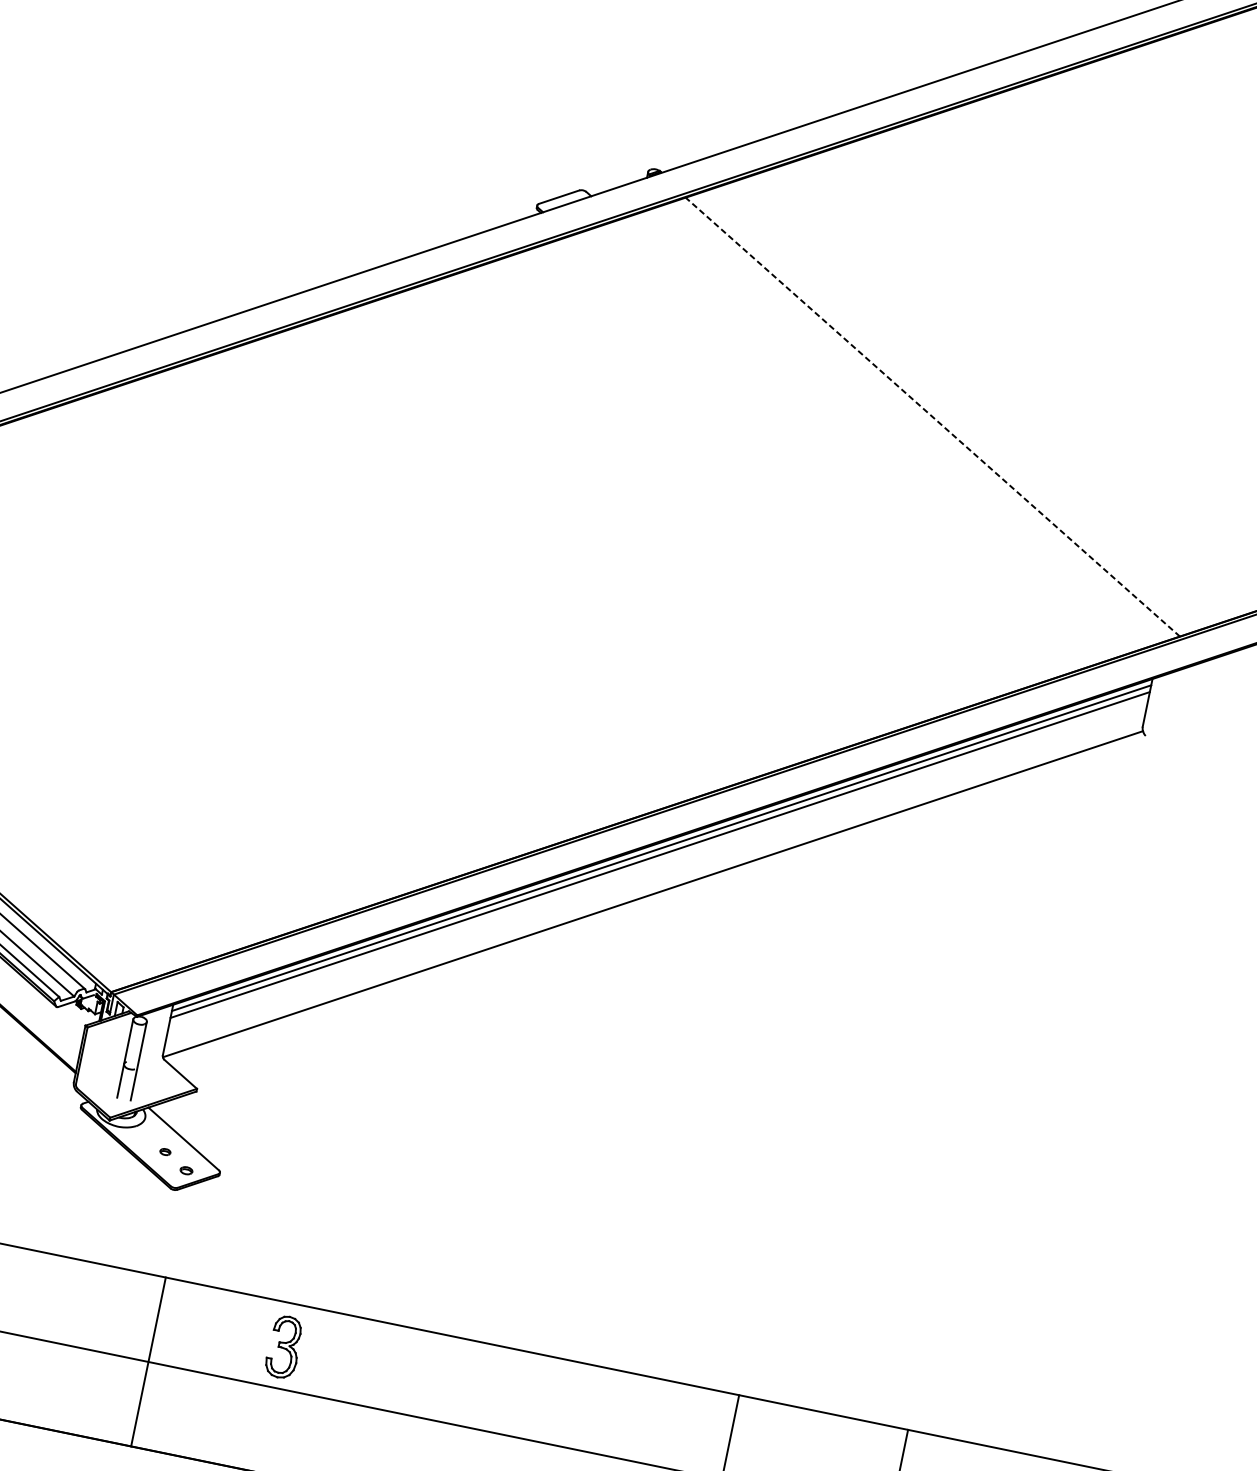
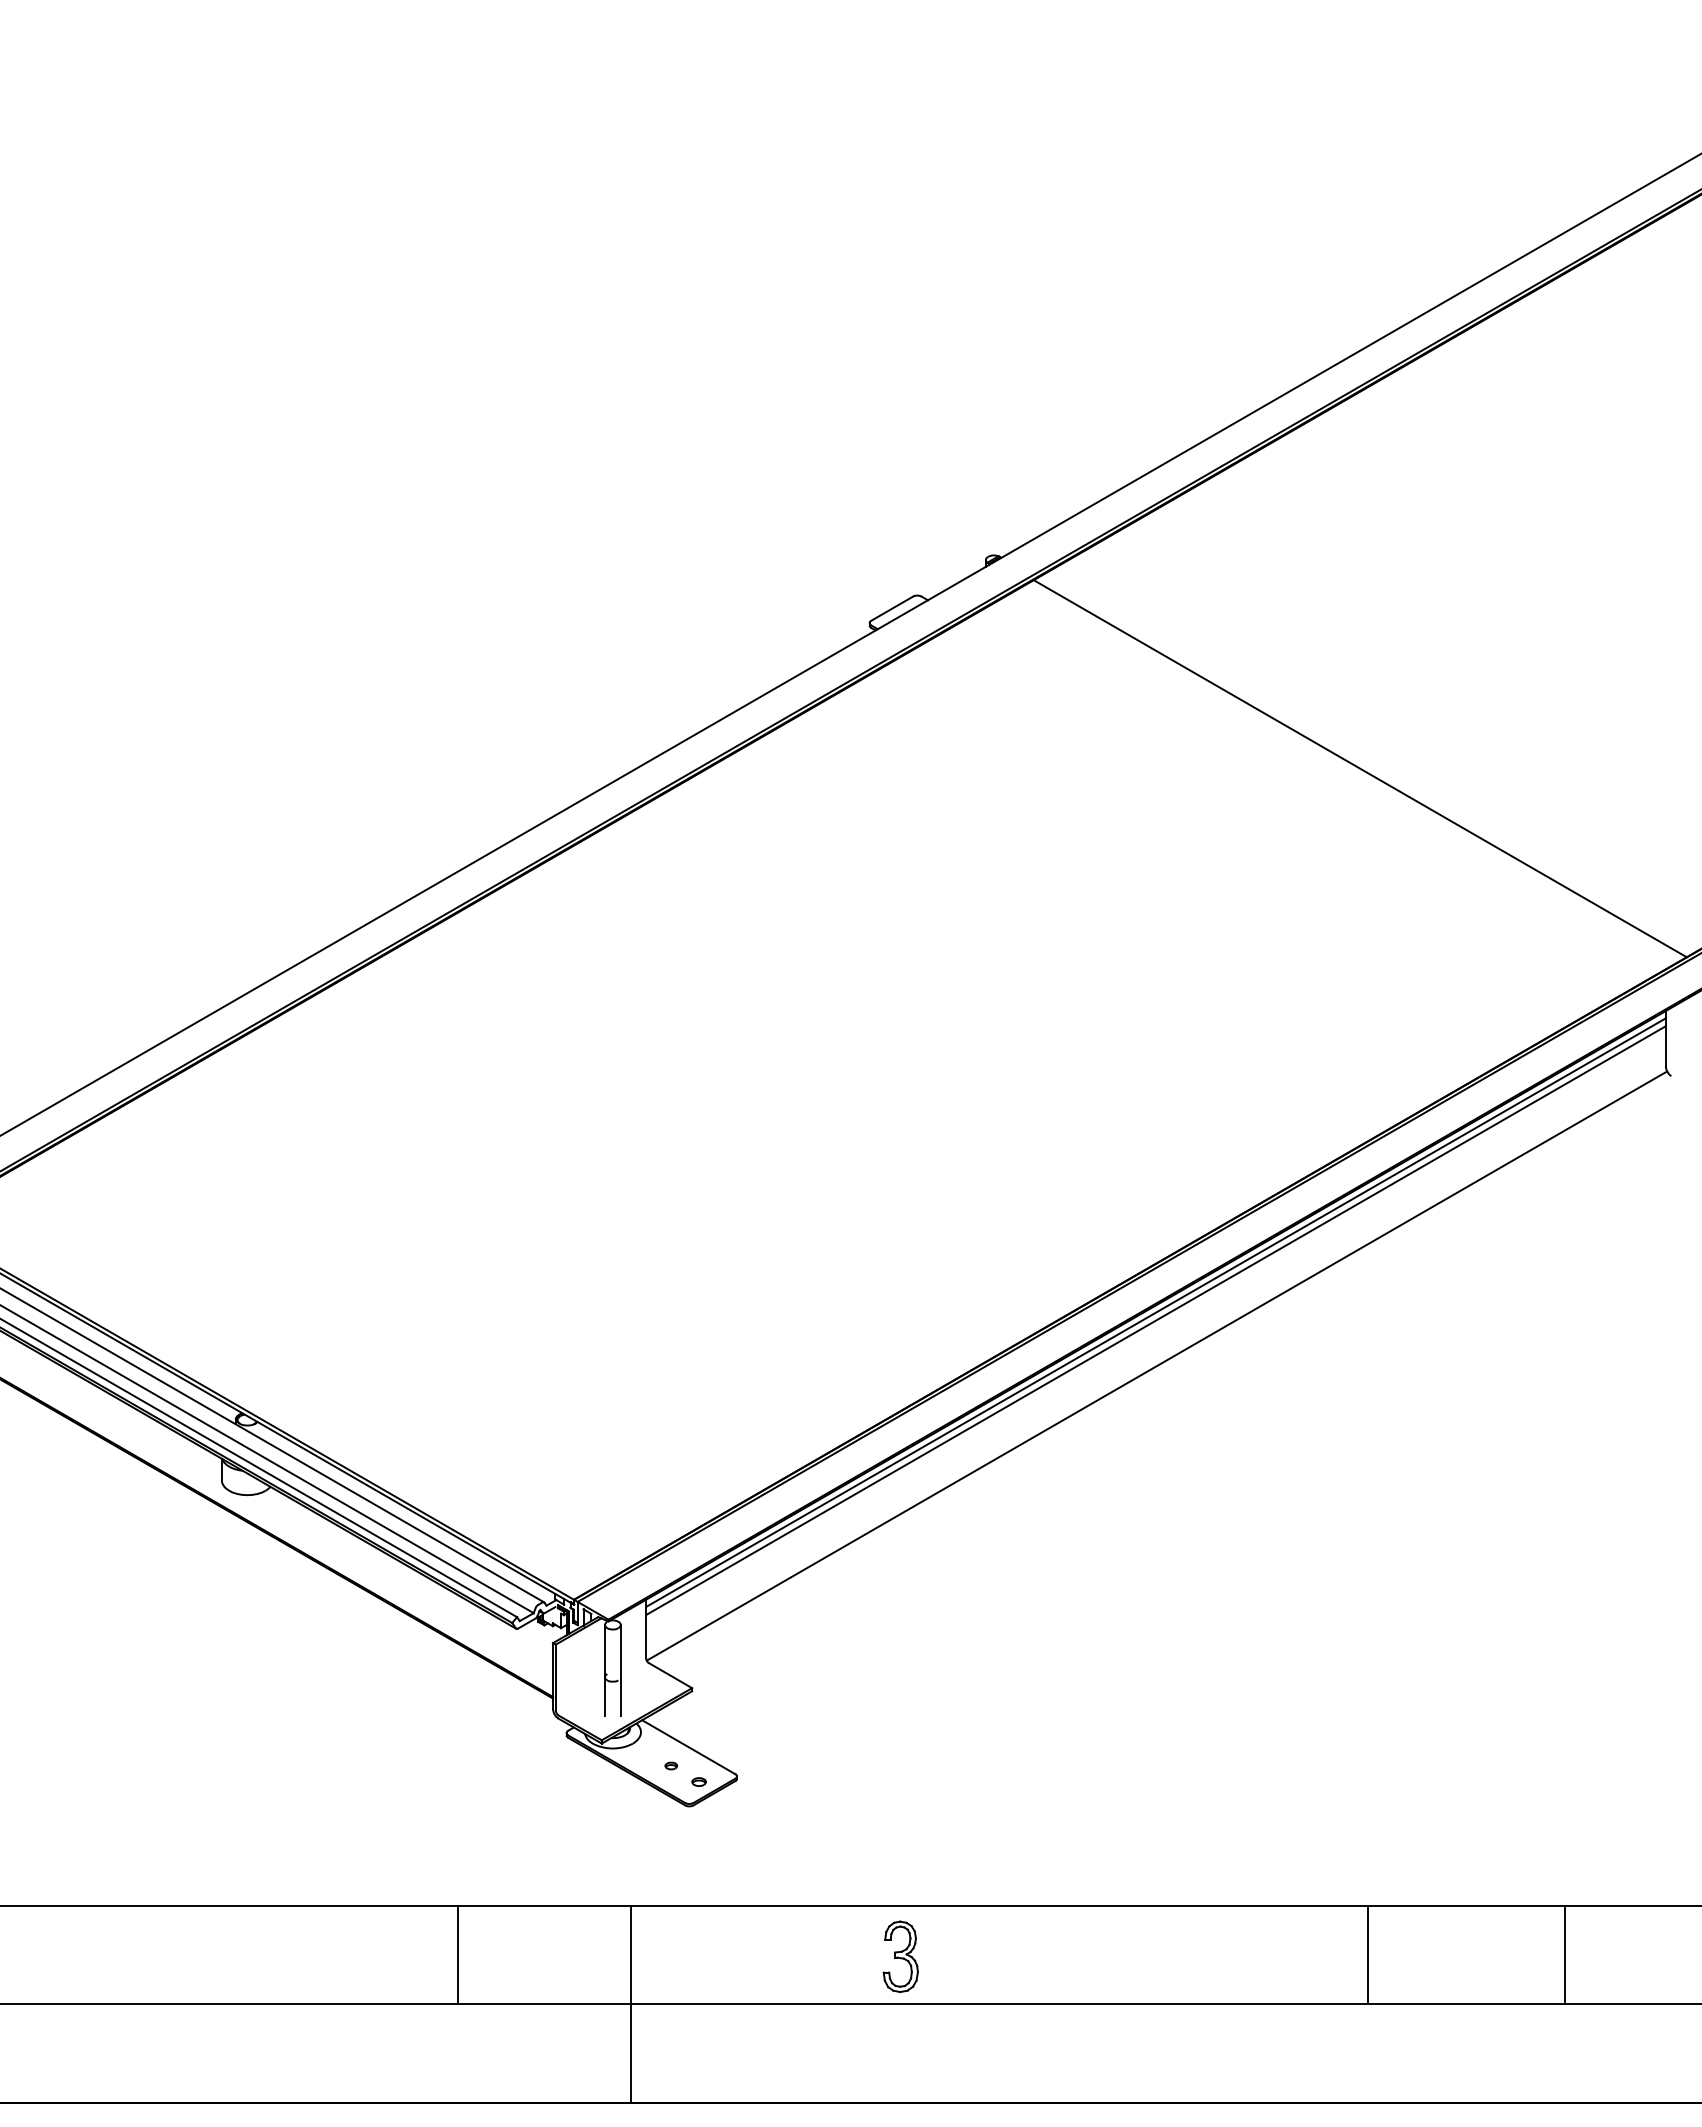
line: (932, 416) -> (1359, 768), dashed -> solid
part: (284, 1346) -> (900, 1956), moved
line: (148, 1361) -> (630, 2004), moved

